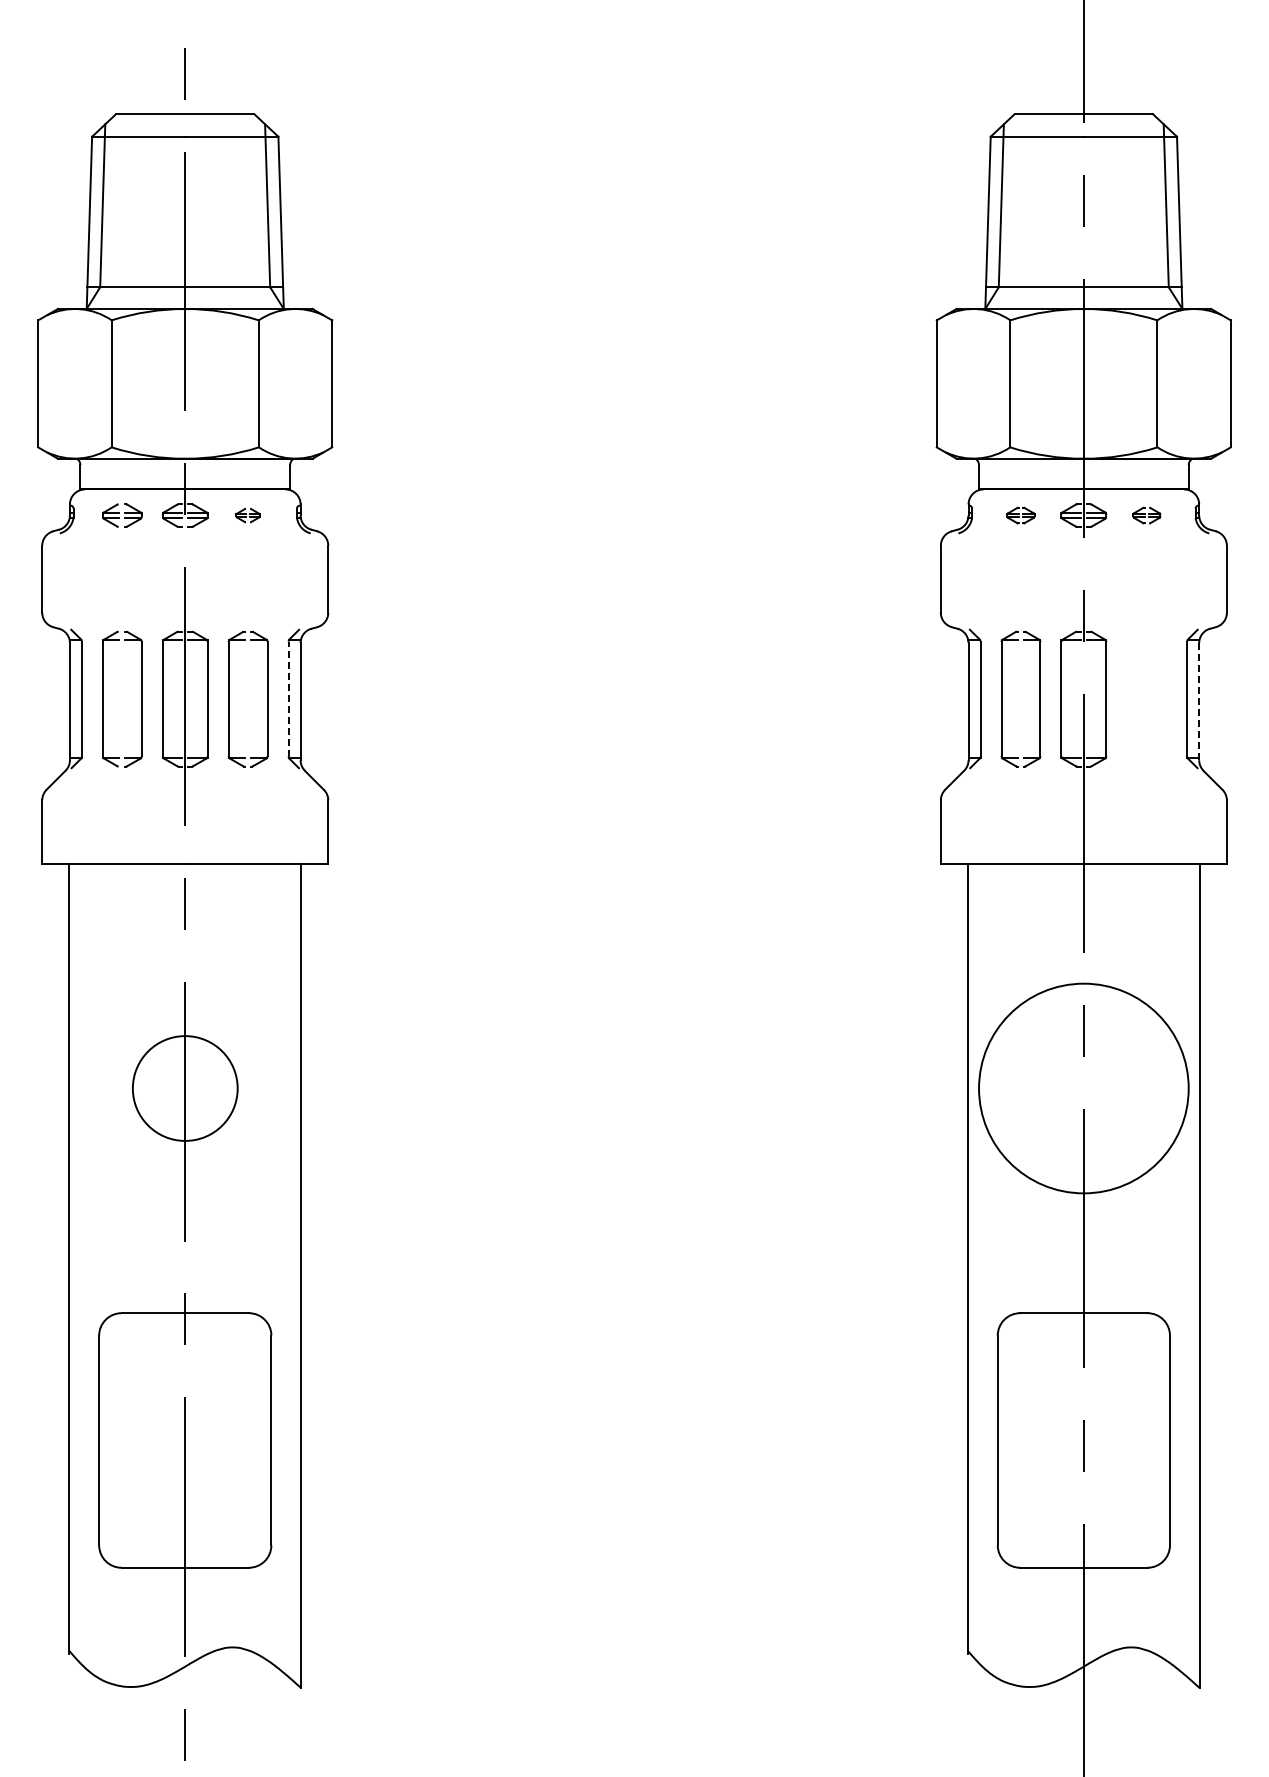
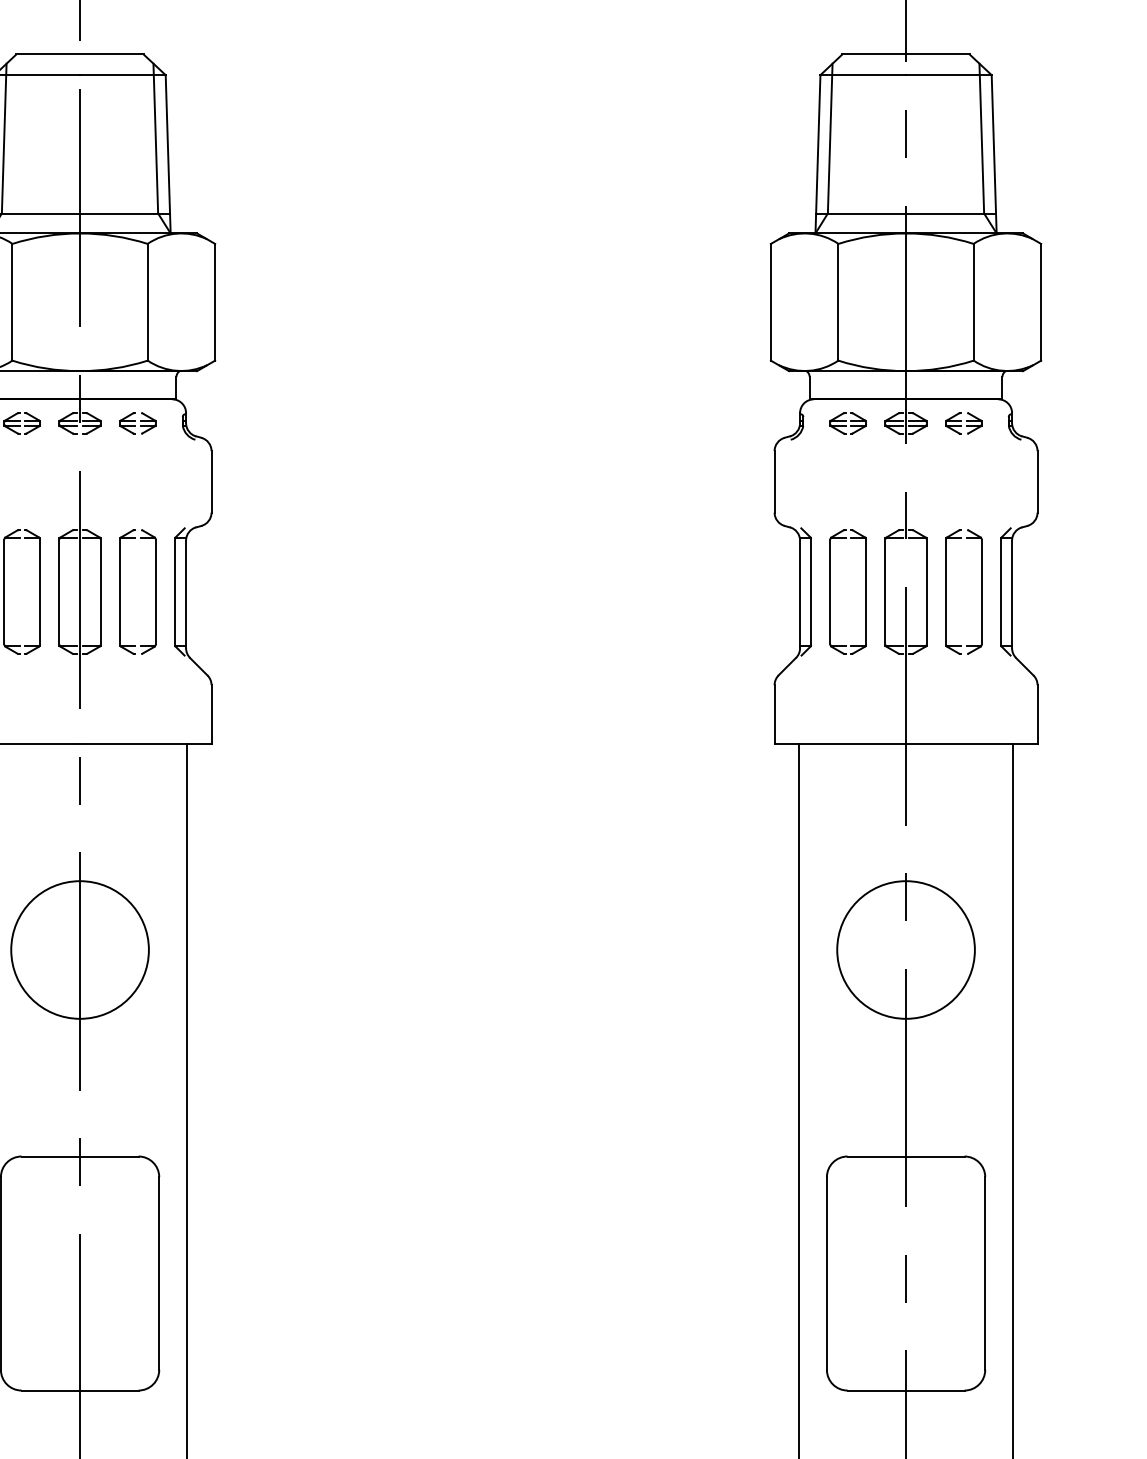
part: (247, 515) -> (137, 423), size x1.67
part: (1020, 515) -> (847, 423), size x1.43
part: (1146, 515) -> (963, 423), size x1.43
part: (1127, 698) -> (946, 591), added
line: (288, 699) -> (174, 592), dashed -> solid
line: (1199, 701) -> (1012, 594), dashed -> solid
circle: (185, 1088) -> (80, 949), size x1.43
circle: (1083, 1088) -> (905, 949), size x0.71

